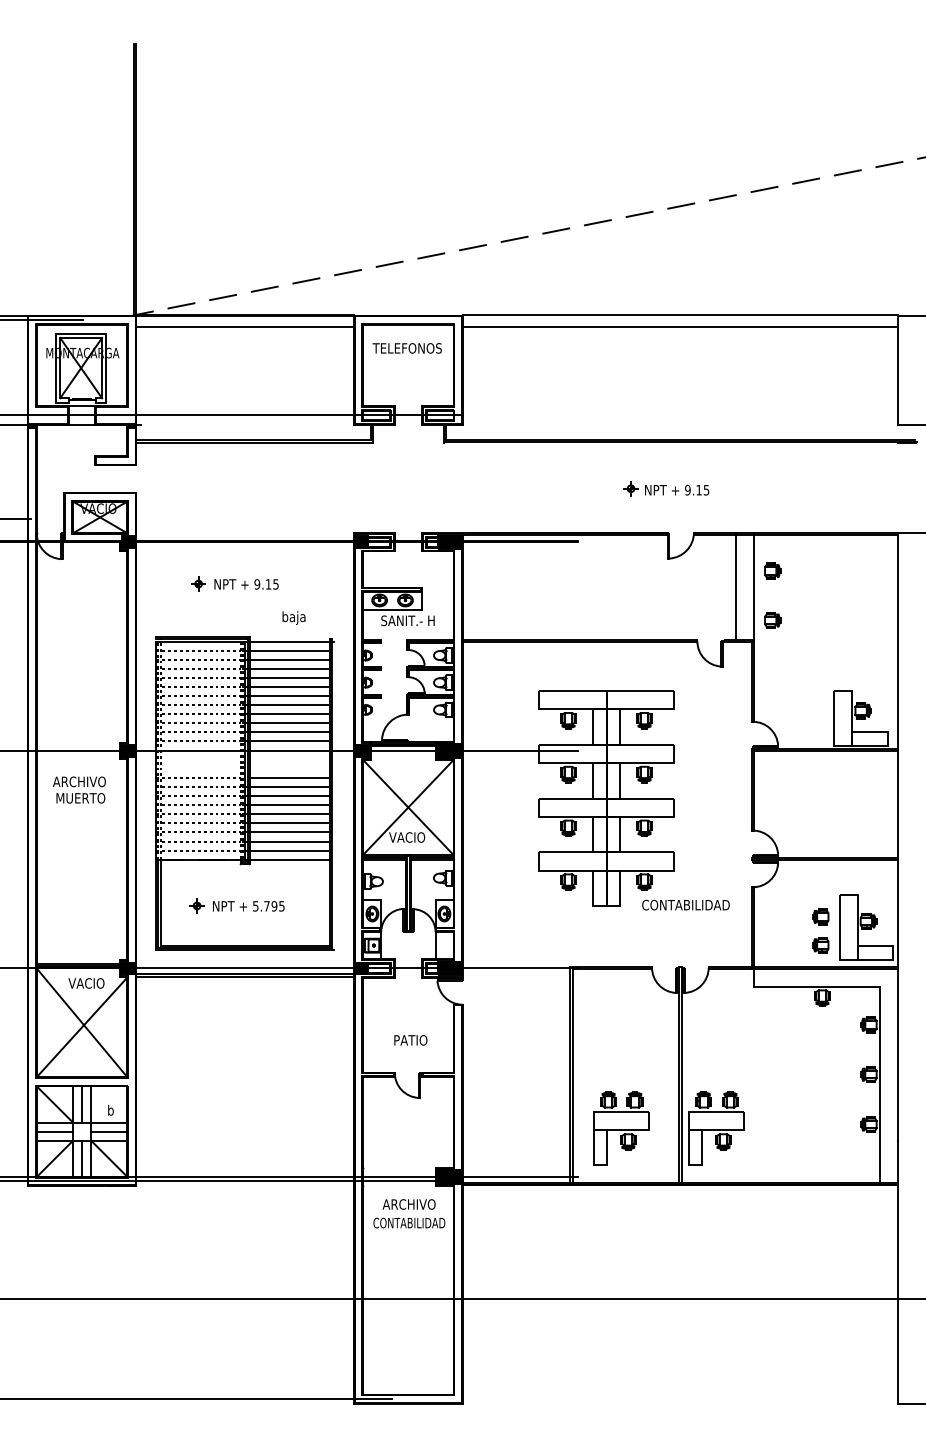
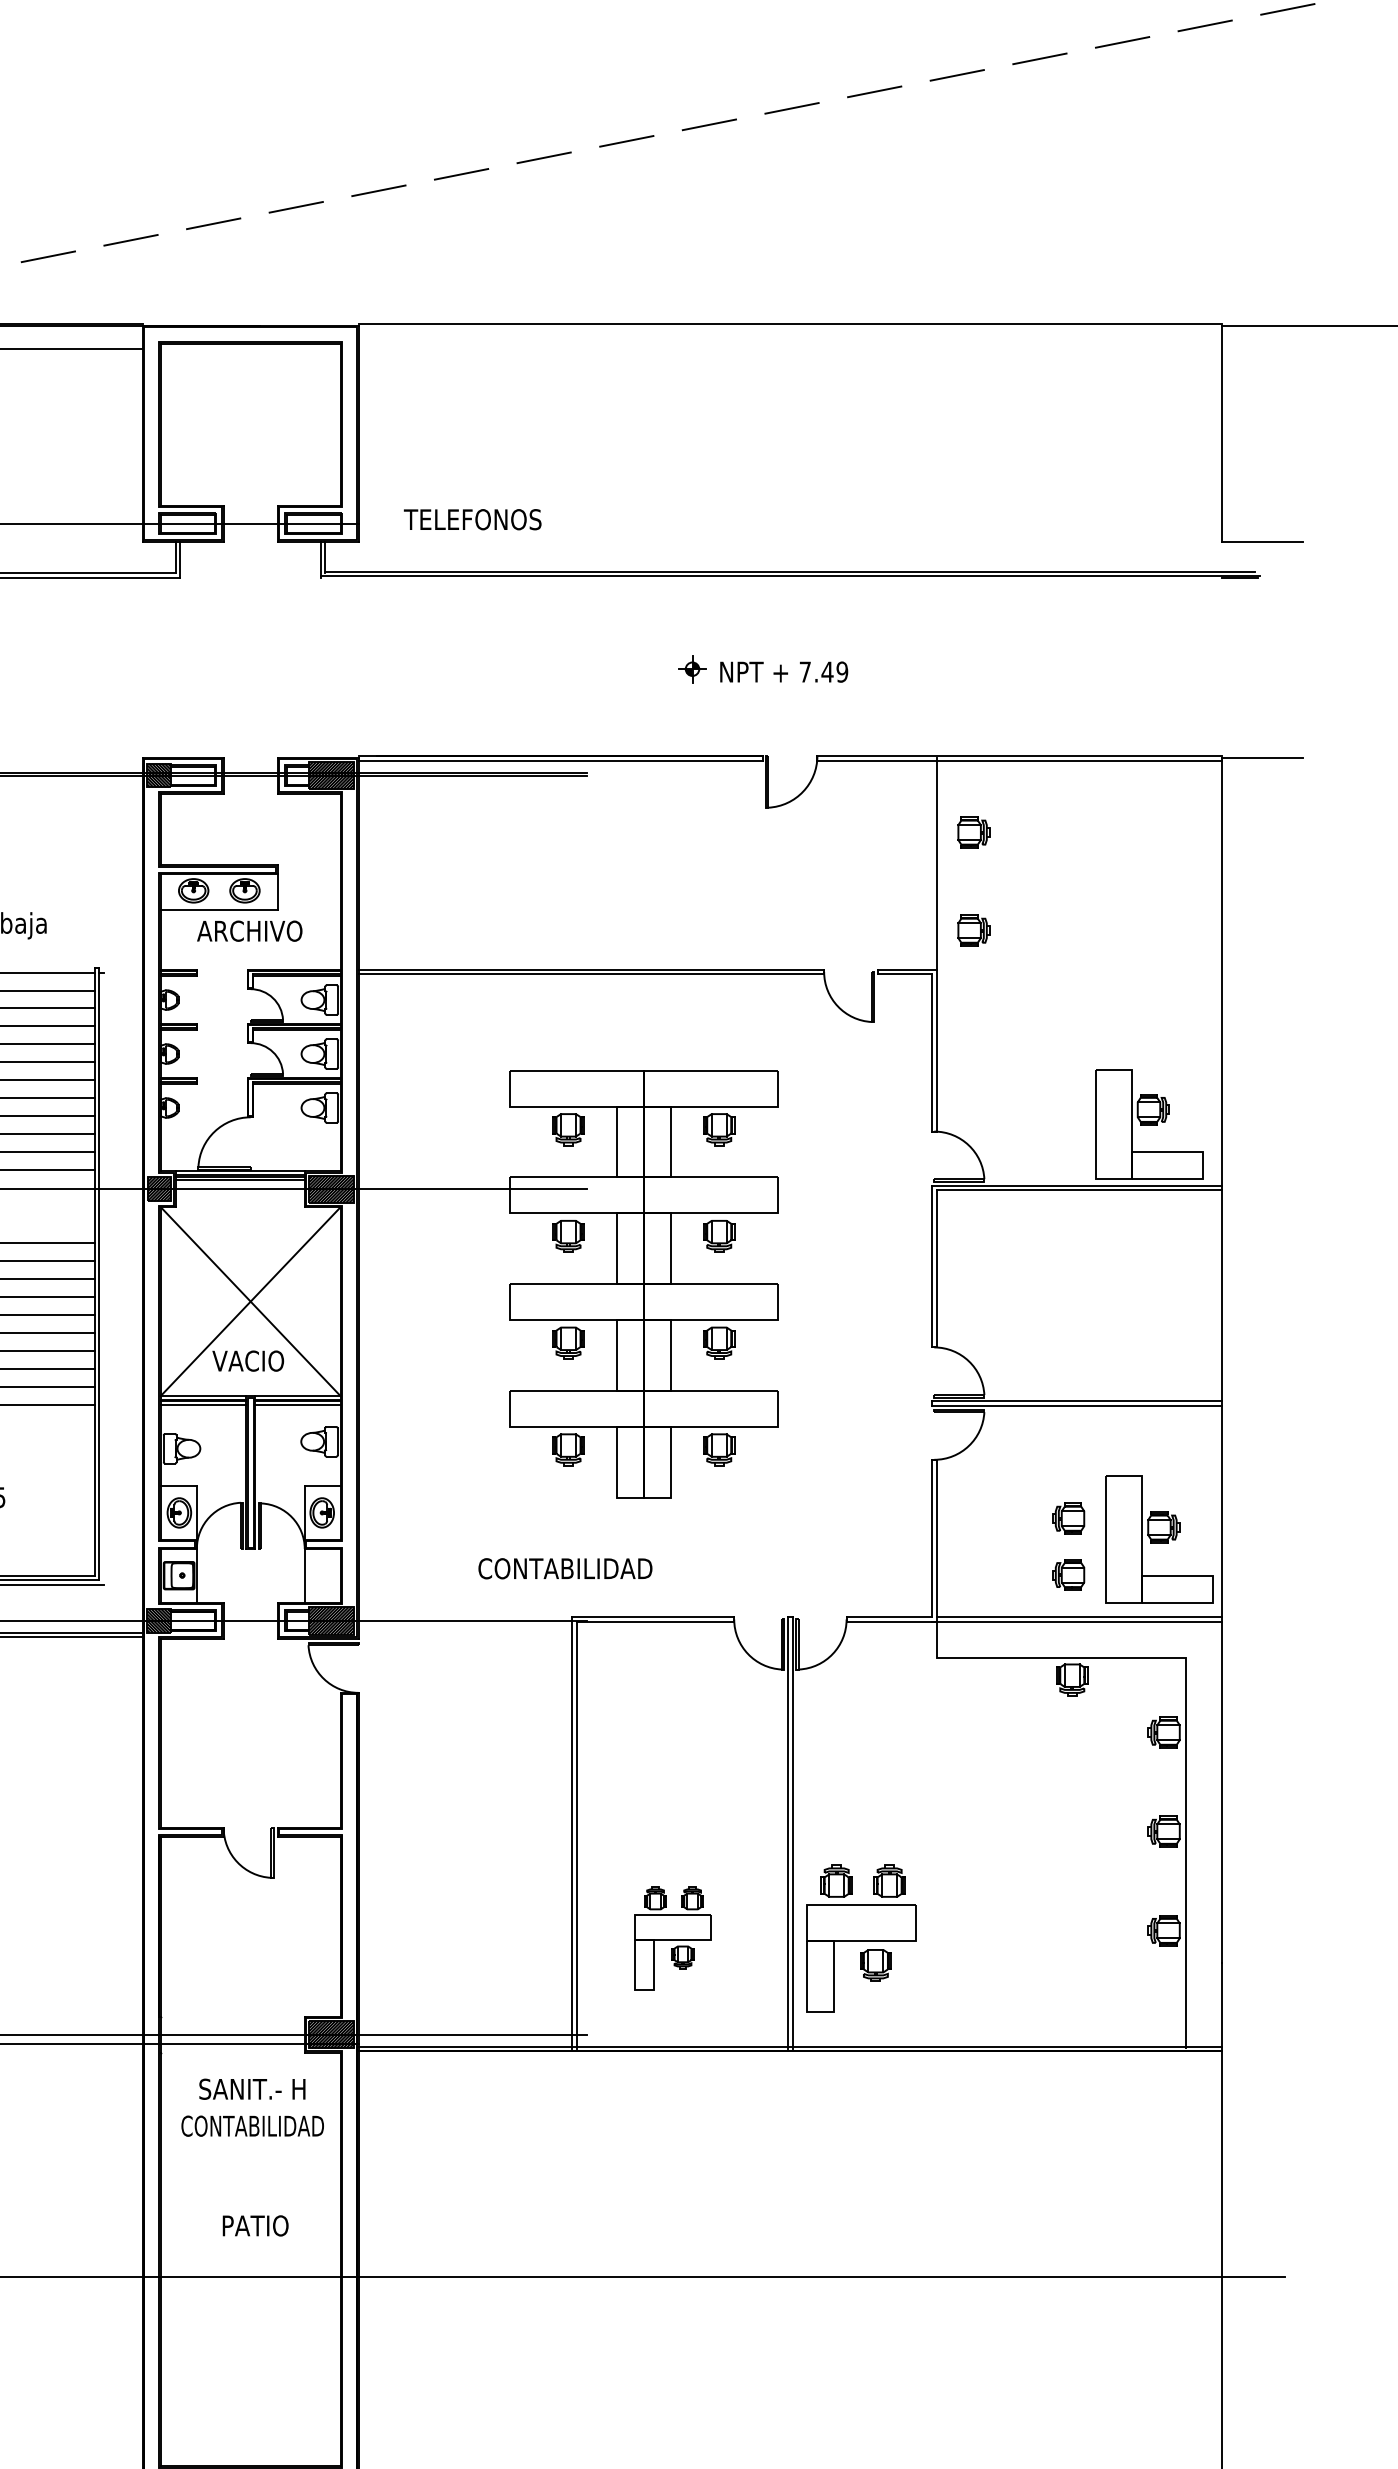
line: (679, 327) -> (788, 349), removed
text: (406, 348) -> (471, 519), moved
text: (697, 489) -> (824, 670), 9.15 -> 7.49
line: (735, 586) -> (899, 863), removed
text: (407, 620) -> (248, 930), SANIT.- H -> ARCHIVO
text: (685, 904) -> (564, 1567), moved
text: (410, 1040) -> (254, 2226), moved
part: (621, 1128) -> (673, 1938), size x0.7
text: (408, 1204) -> (250, 2089), ARCHIVO -> SANIT.- H

